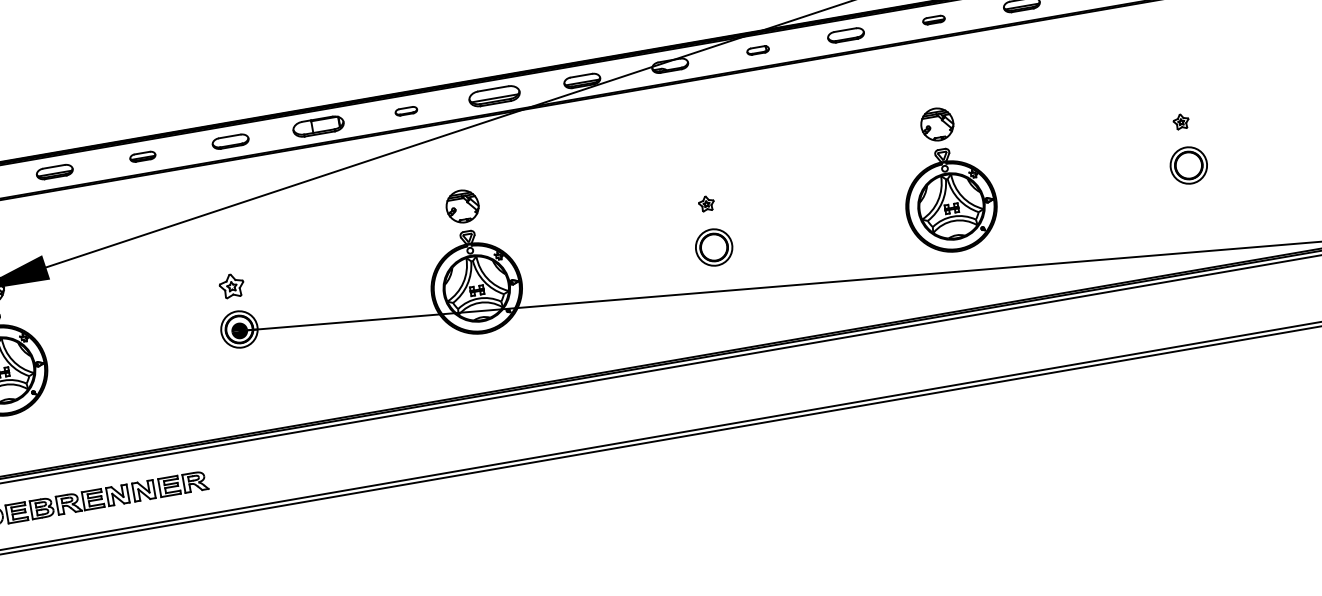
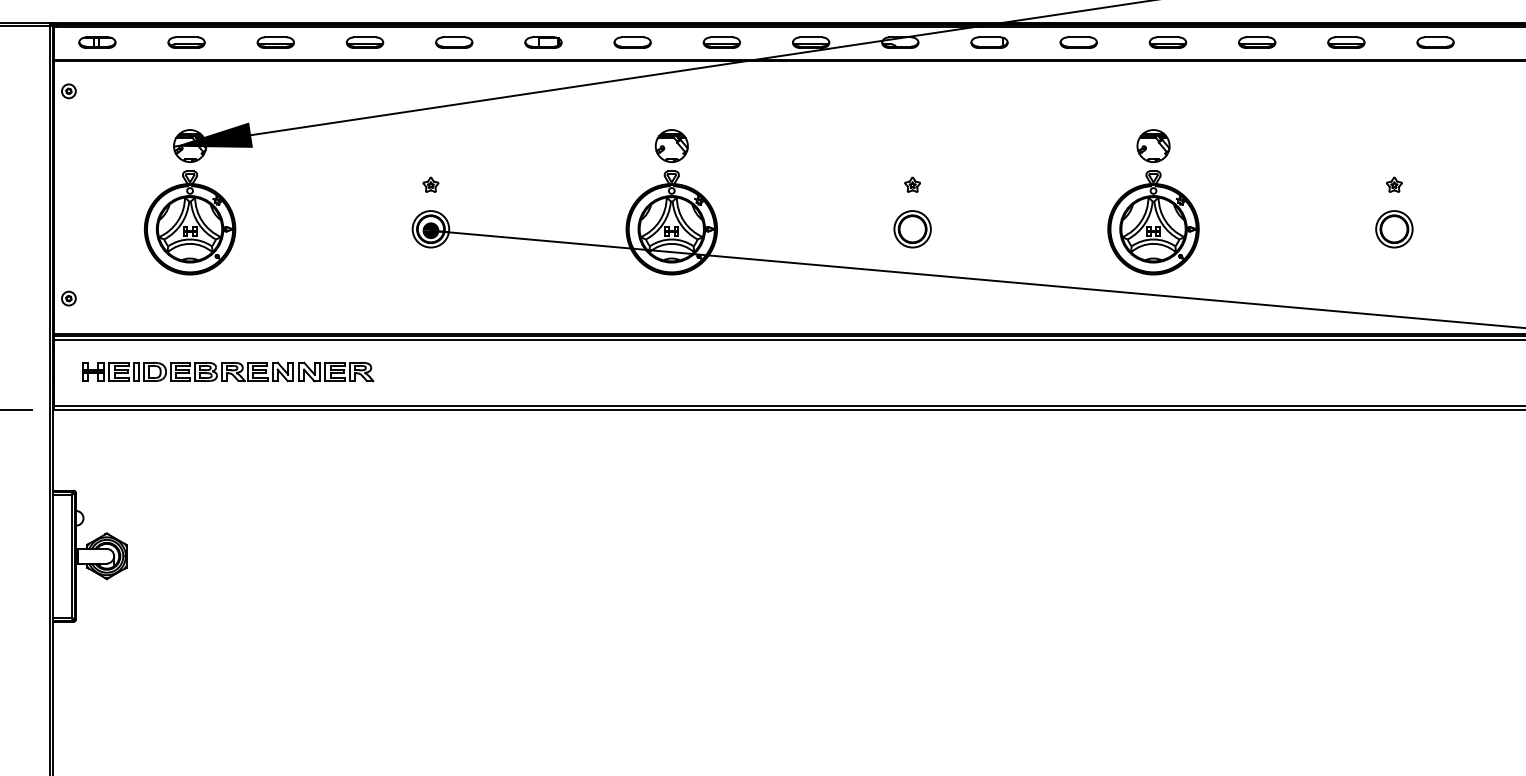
part: (933, 20) -> (1167, 42), size x1.67
part: (758, 50) -> (989, 42), size x1.67
part: (493, 96) -> (721, 42), size x0.71
part: (406, 111) -> (632, 42), size x1.67
part: (318, 126) -> (543, 42), size x0.71
part: (143, 156) -> (365, 42), size x1.43
part: (231, 285) -> (430, 184), size x0.62

